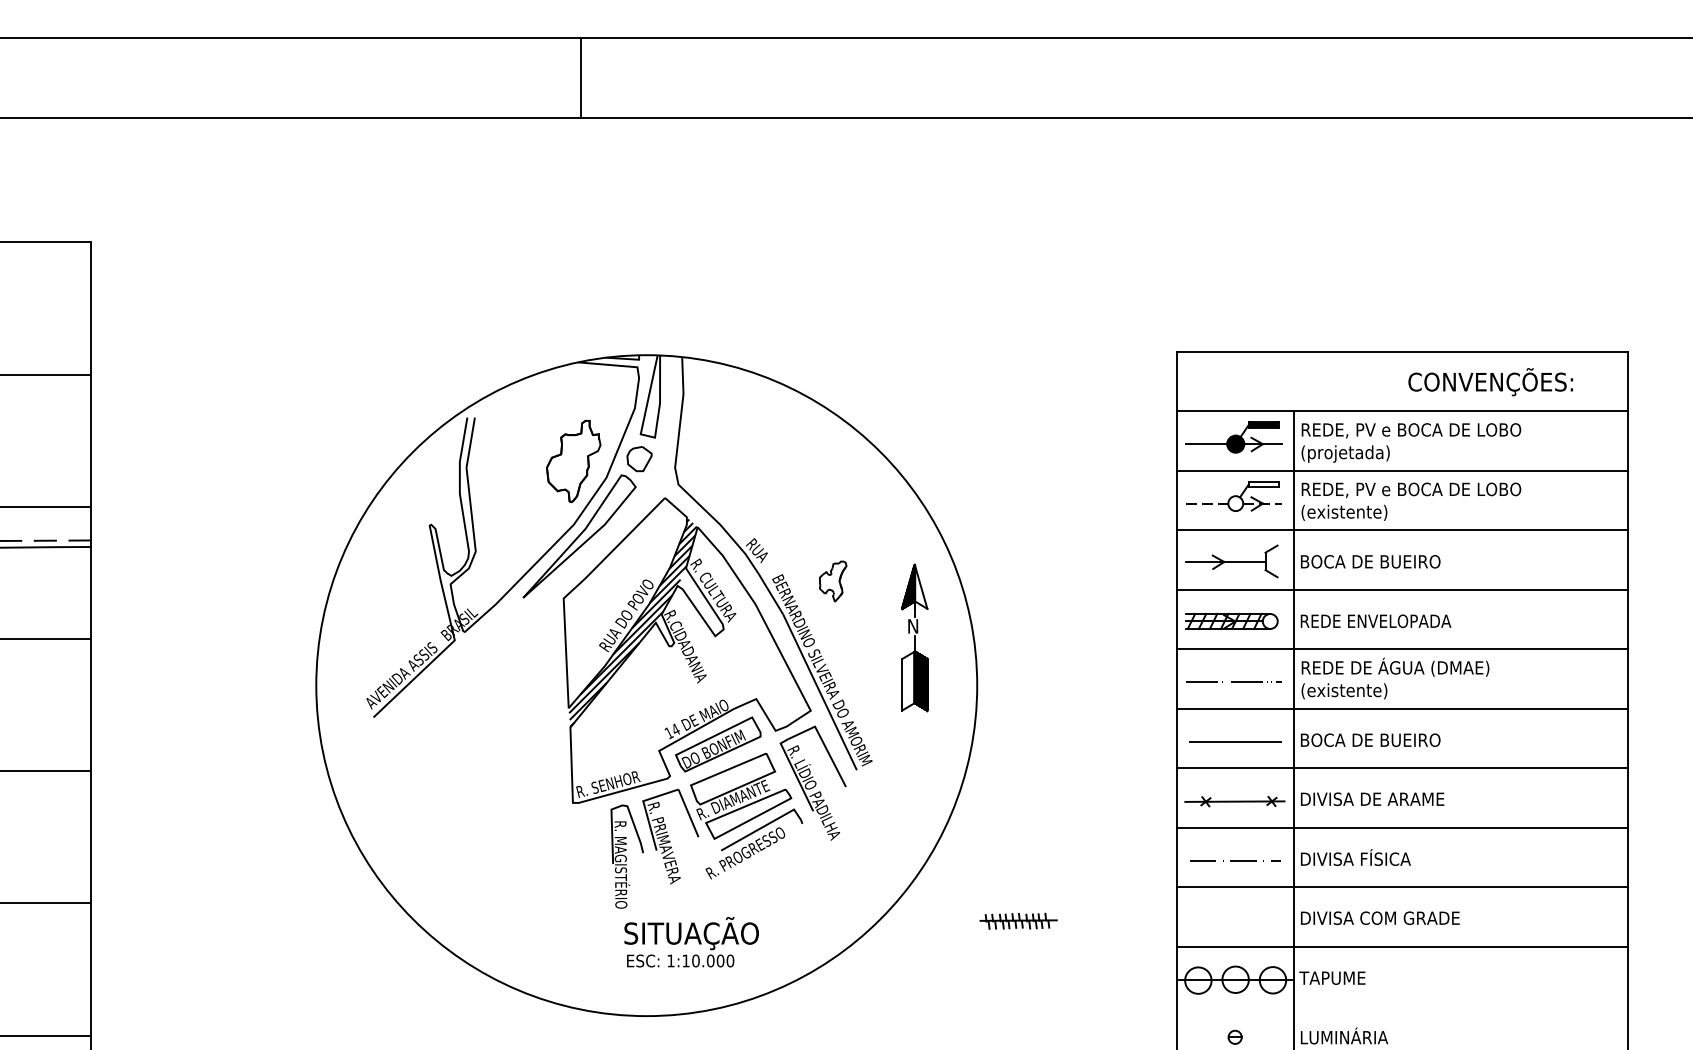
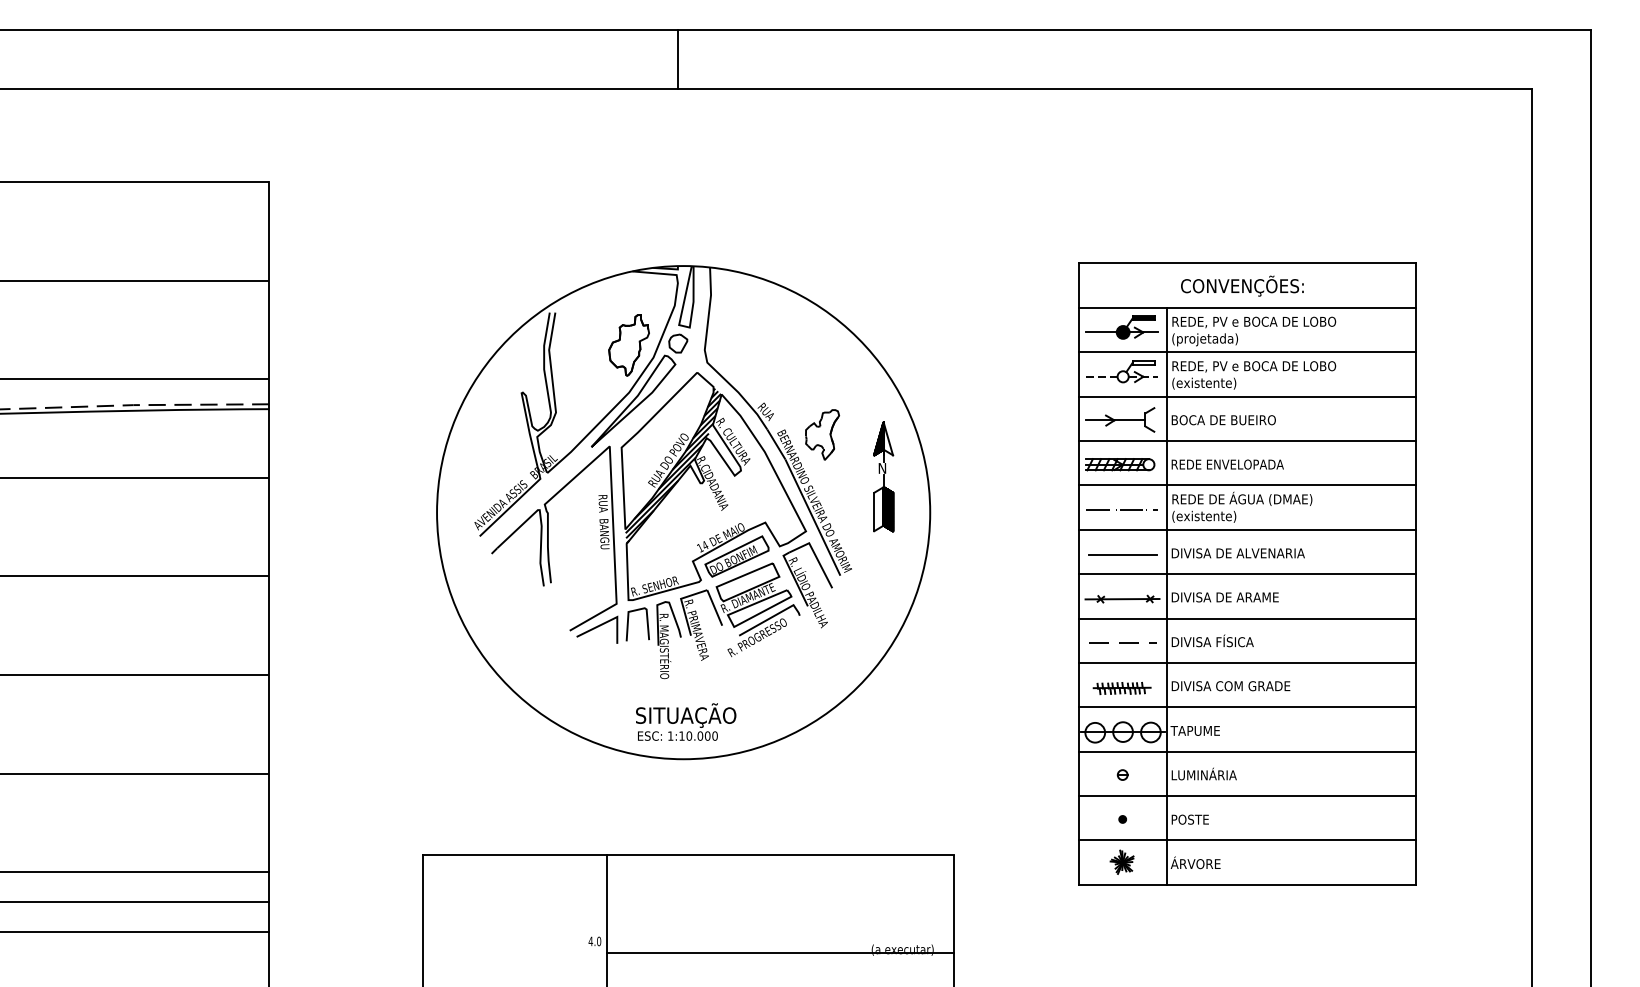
line: (580, 77) -> (678, 58), moved
text: (1490, 381) -> (1242, 285), moved
part: (832, 580) -> (822, 434), size x1.67
part: (465, 728) -> (548, 544), added
text: (1390, 740) -> (1238, 553), BOCA DE BUEIRO -> DIVISA DE ALVENARIA
part: (1017, 921) -> (1121, 688), moved
text: (692, 941) -> (686, 721), moved
line: (1402, 1005) -> (1247, 751), added

